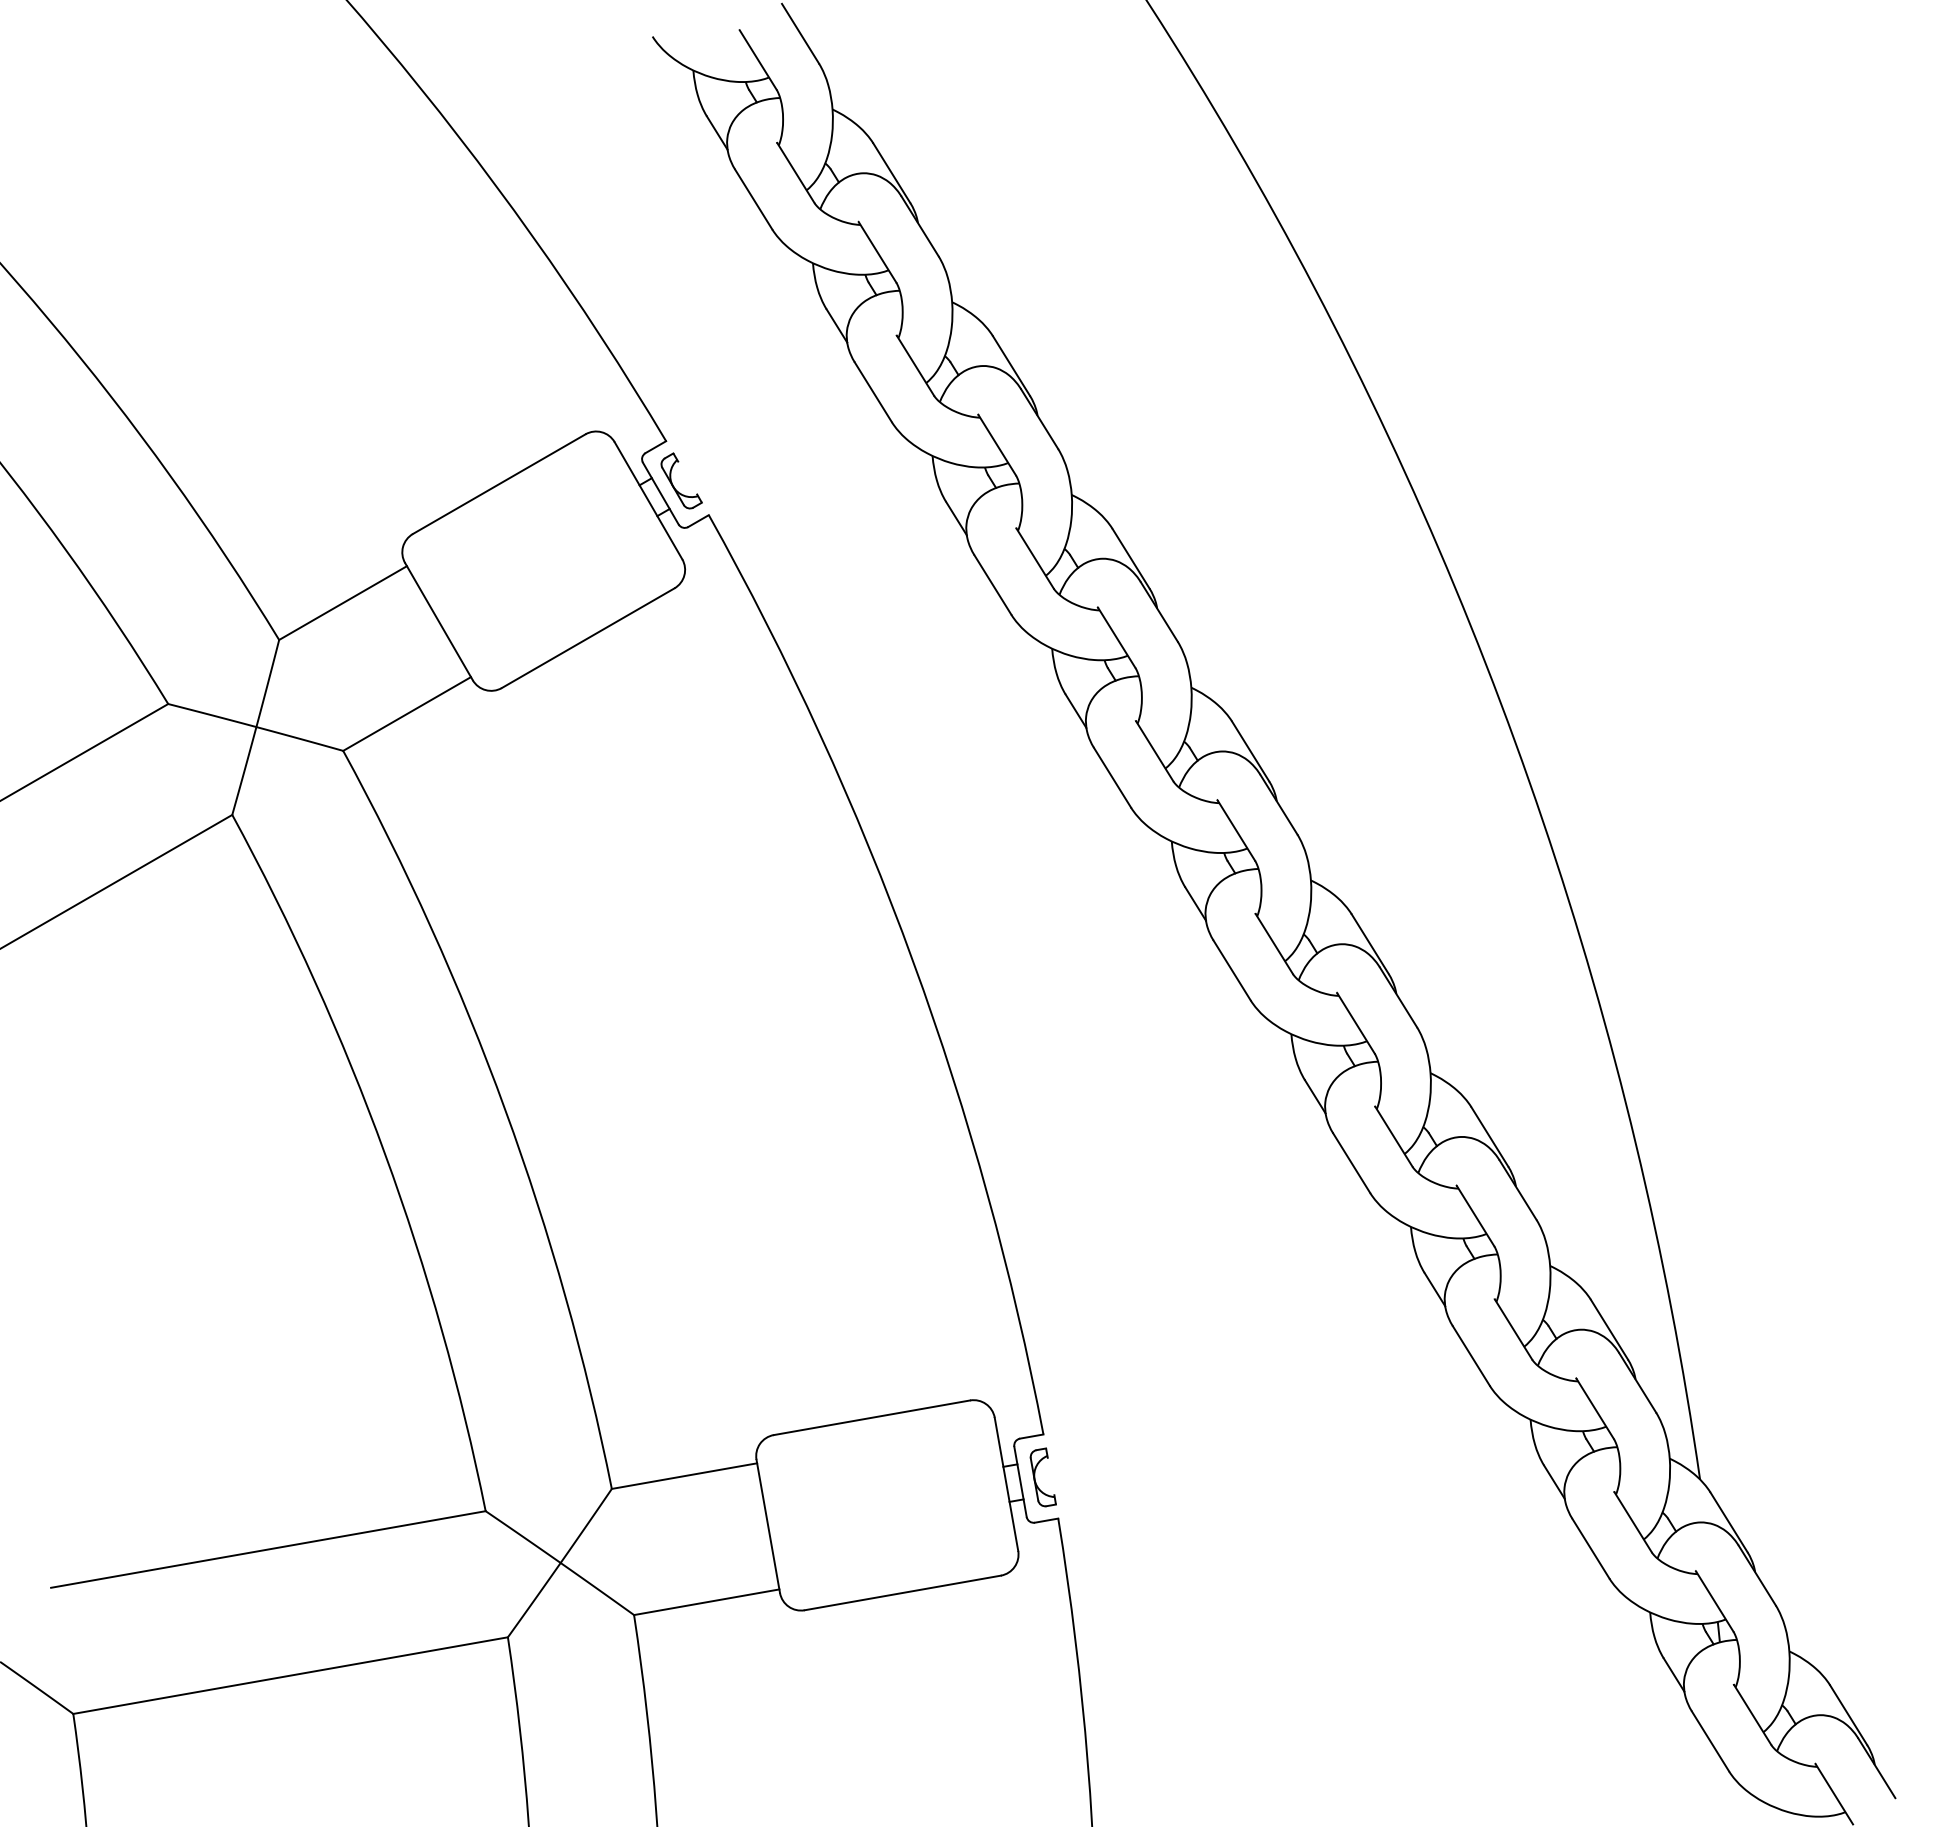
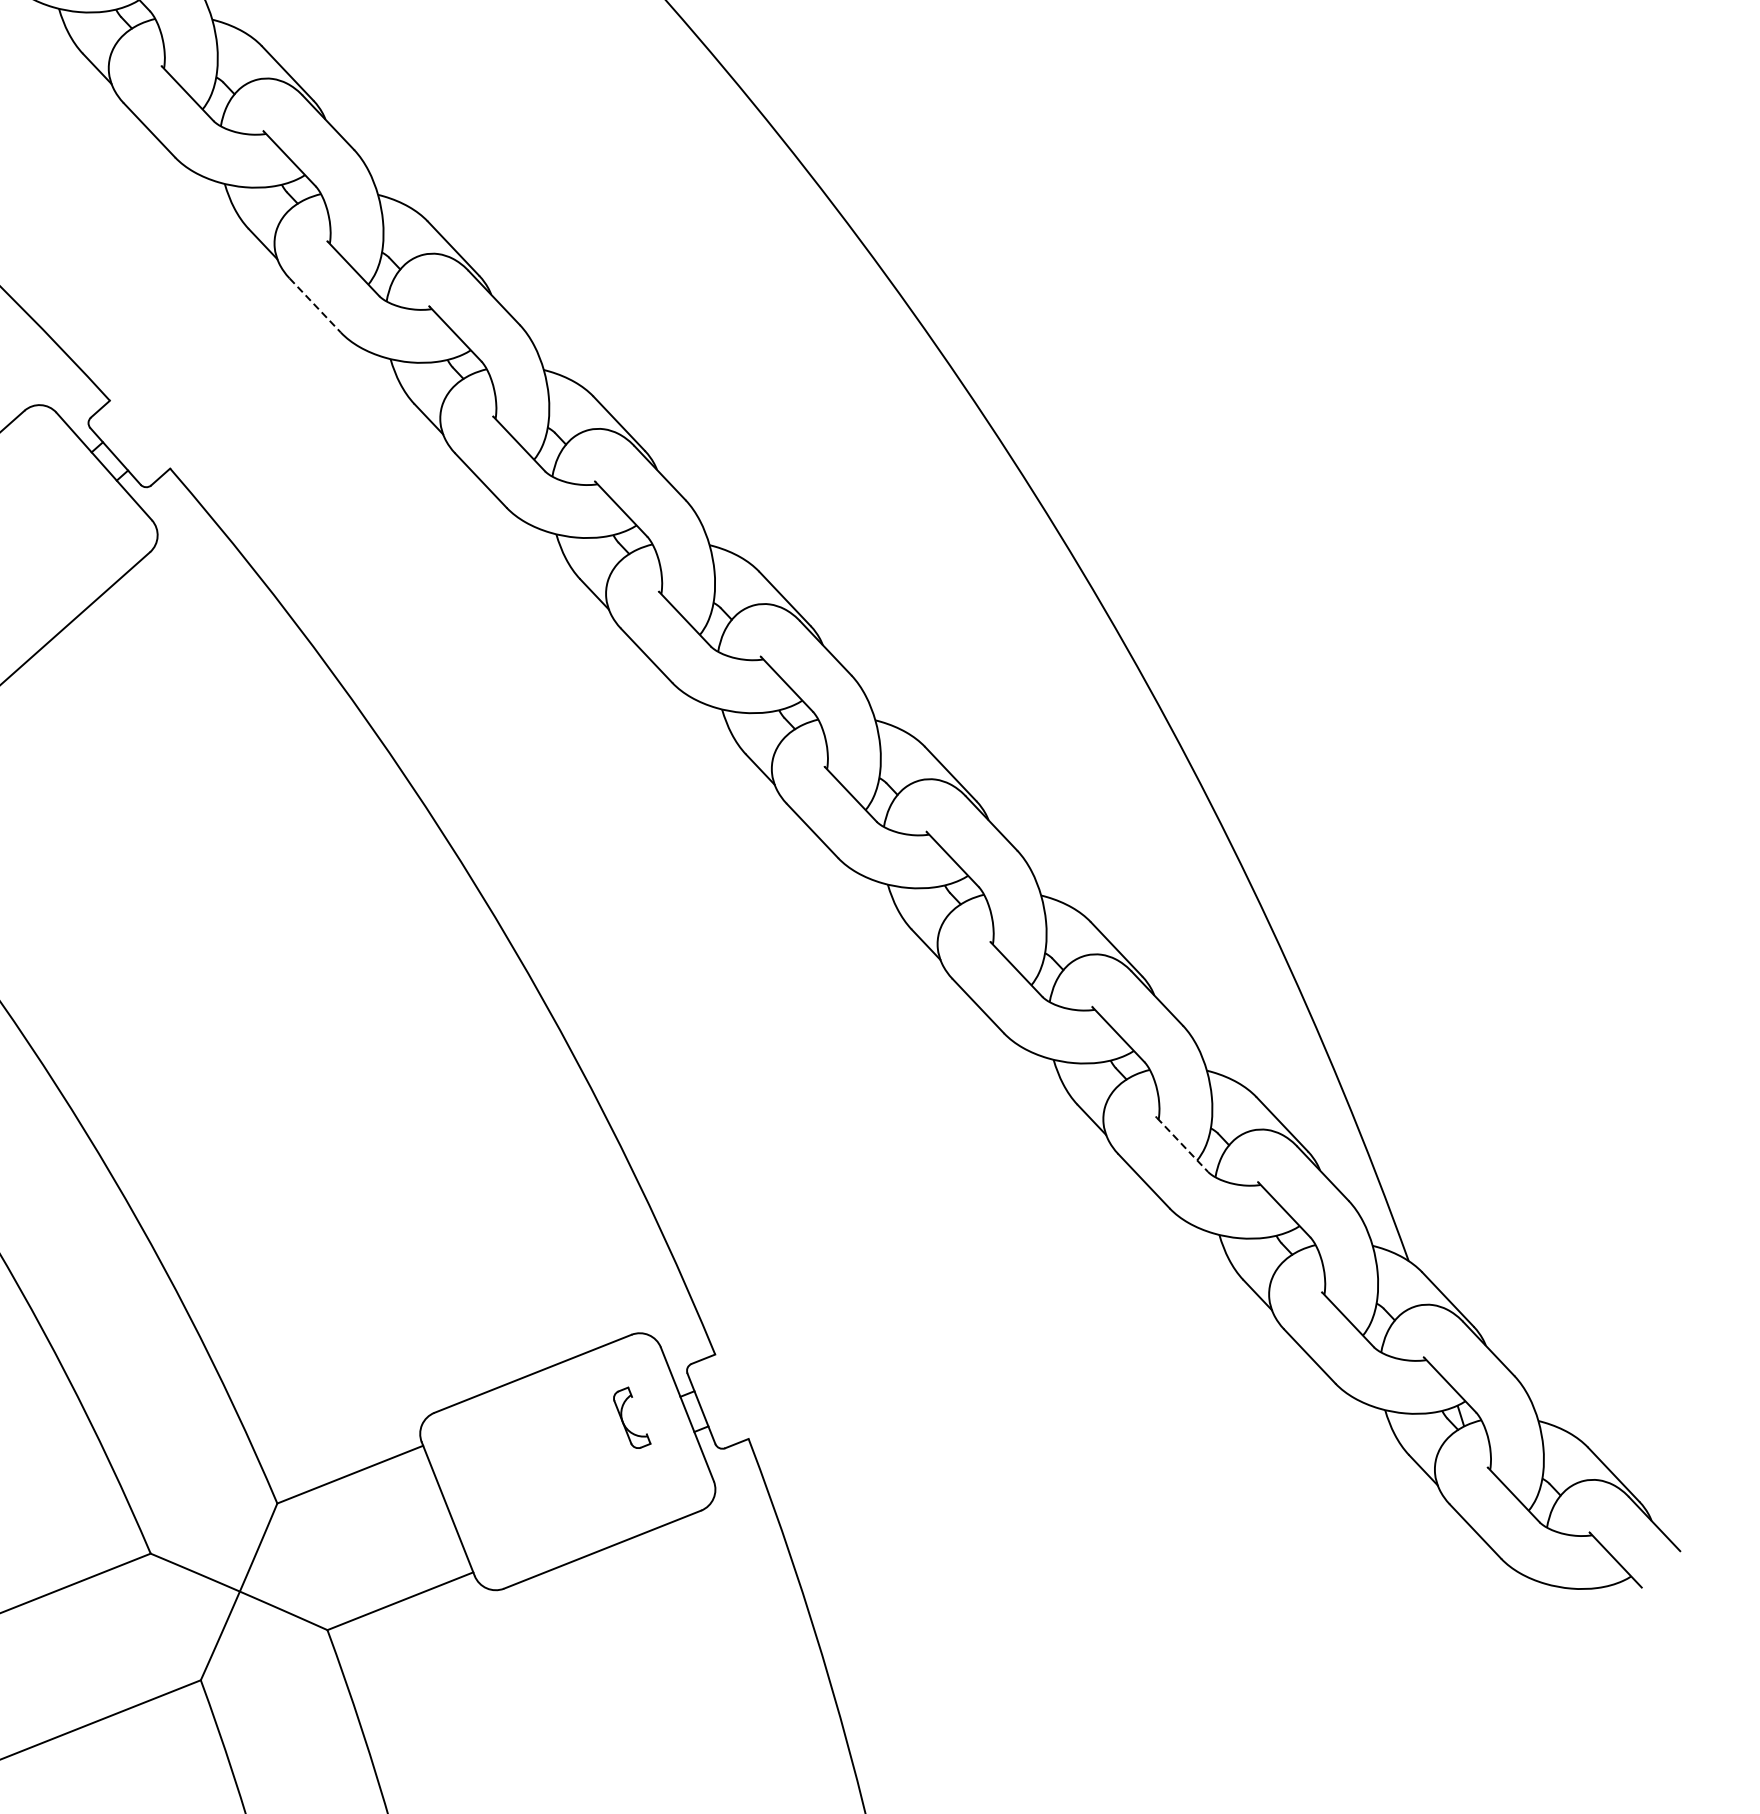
line: (873, 392) -> (315, 305), solid -> dashed
part: (673, 484) -> (126, 444), removed
line: (1513, 1330) -> (1182, 1145), solid -> dashed
part: (1035, 1477) -> (623, 1420), moved

